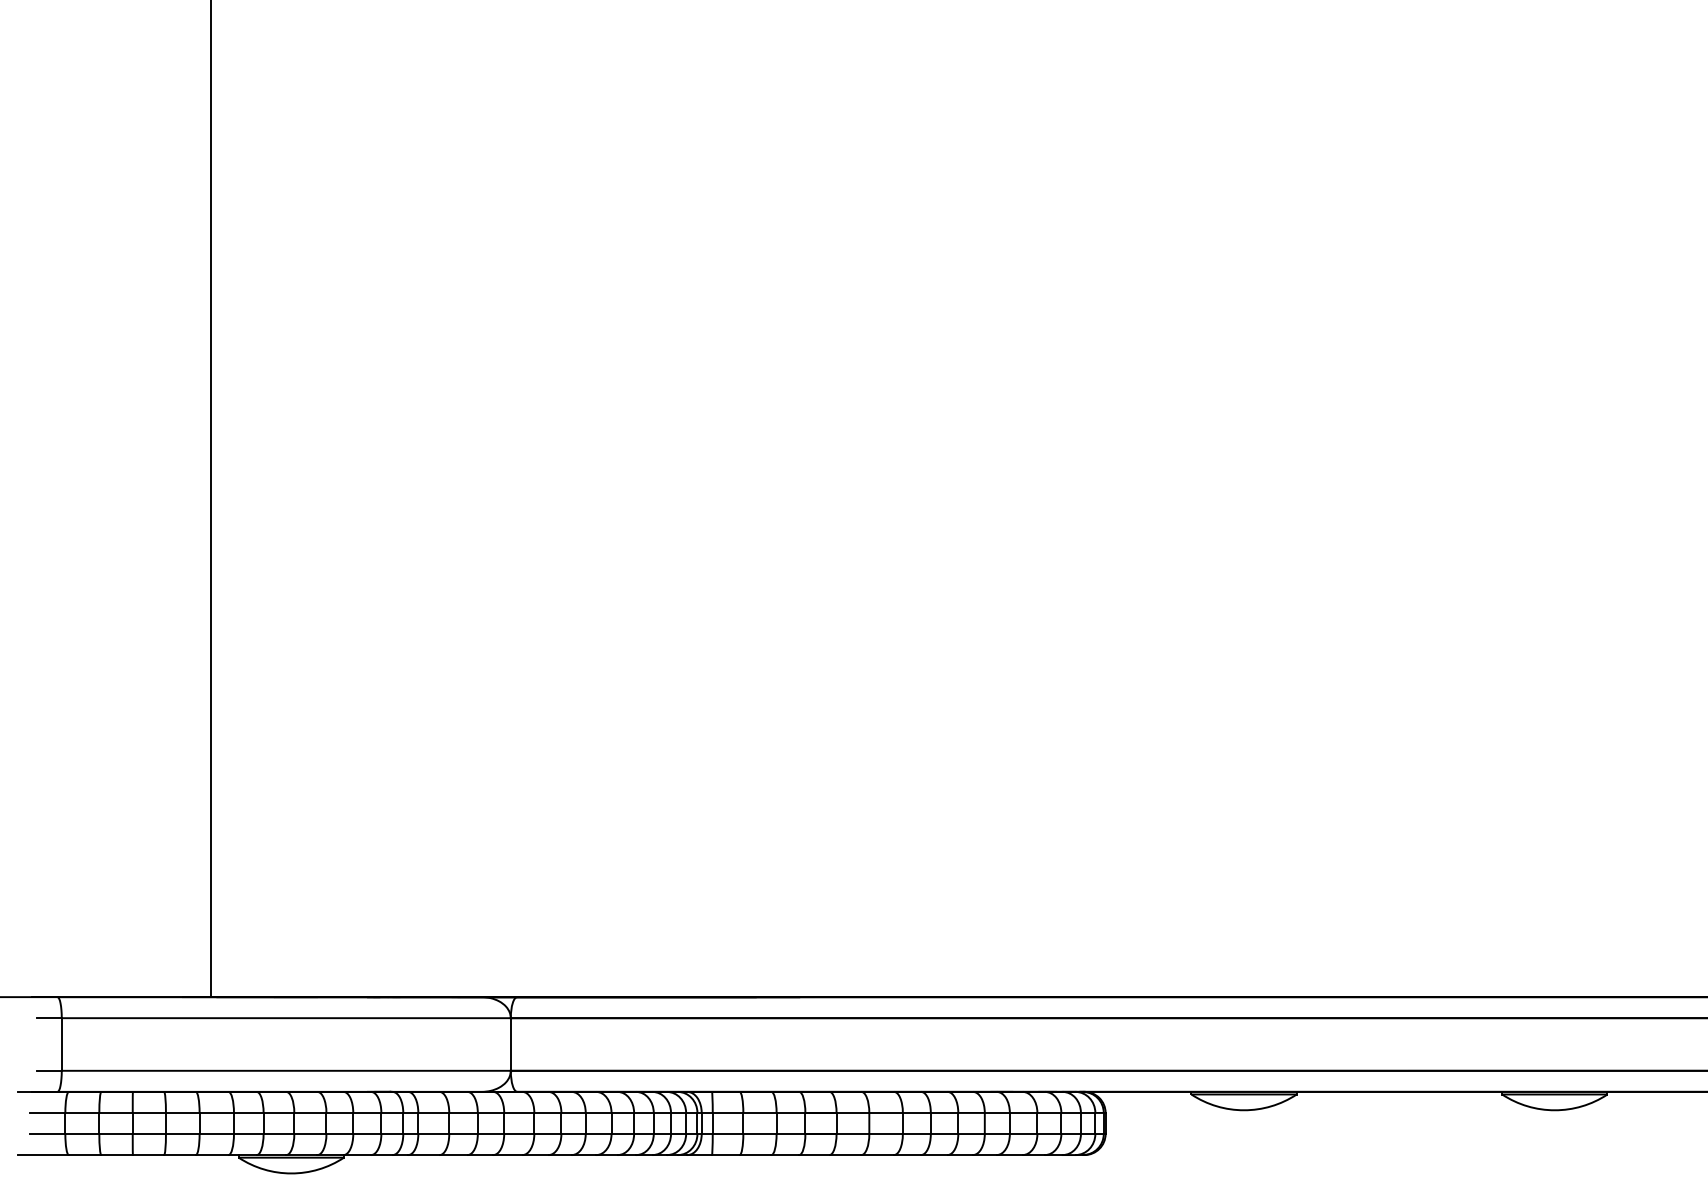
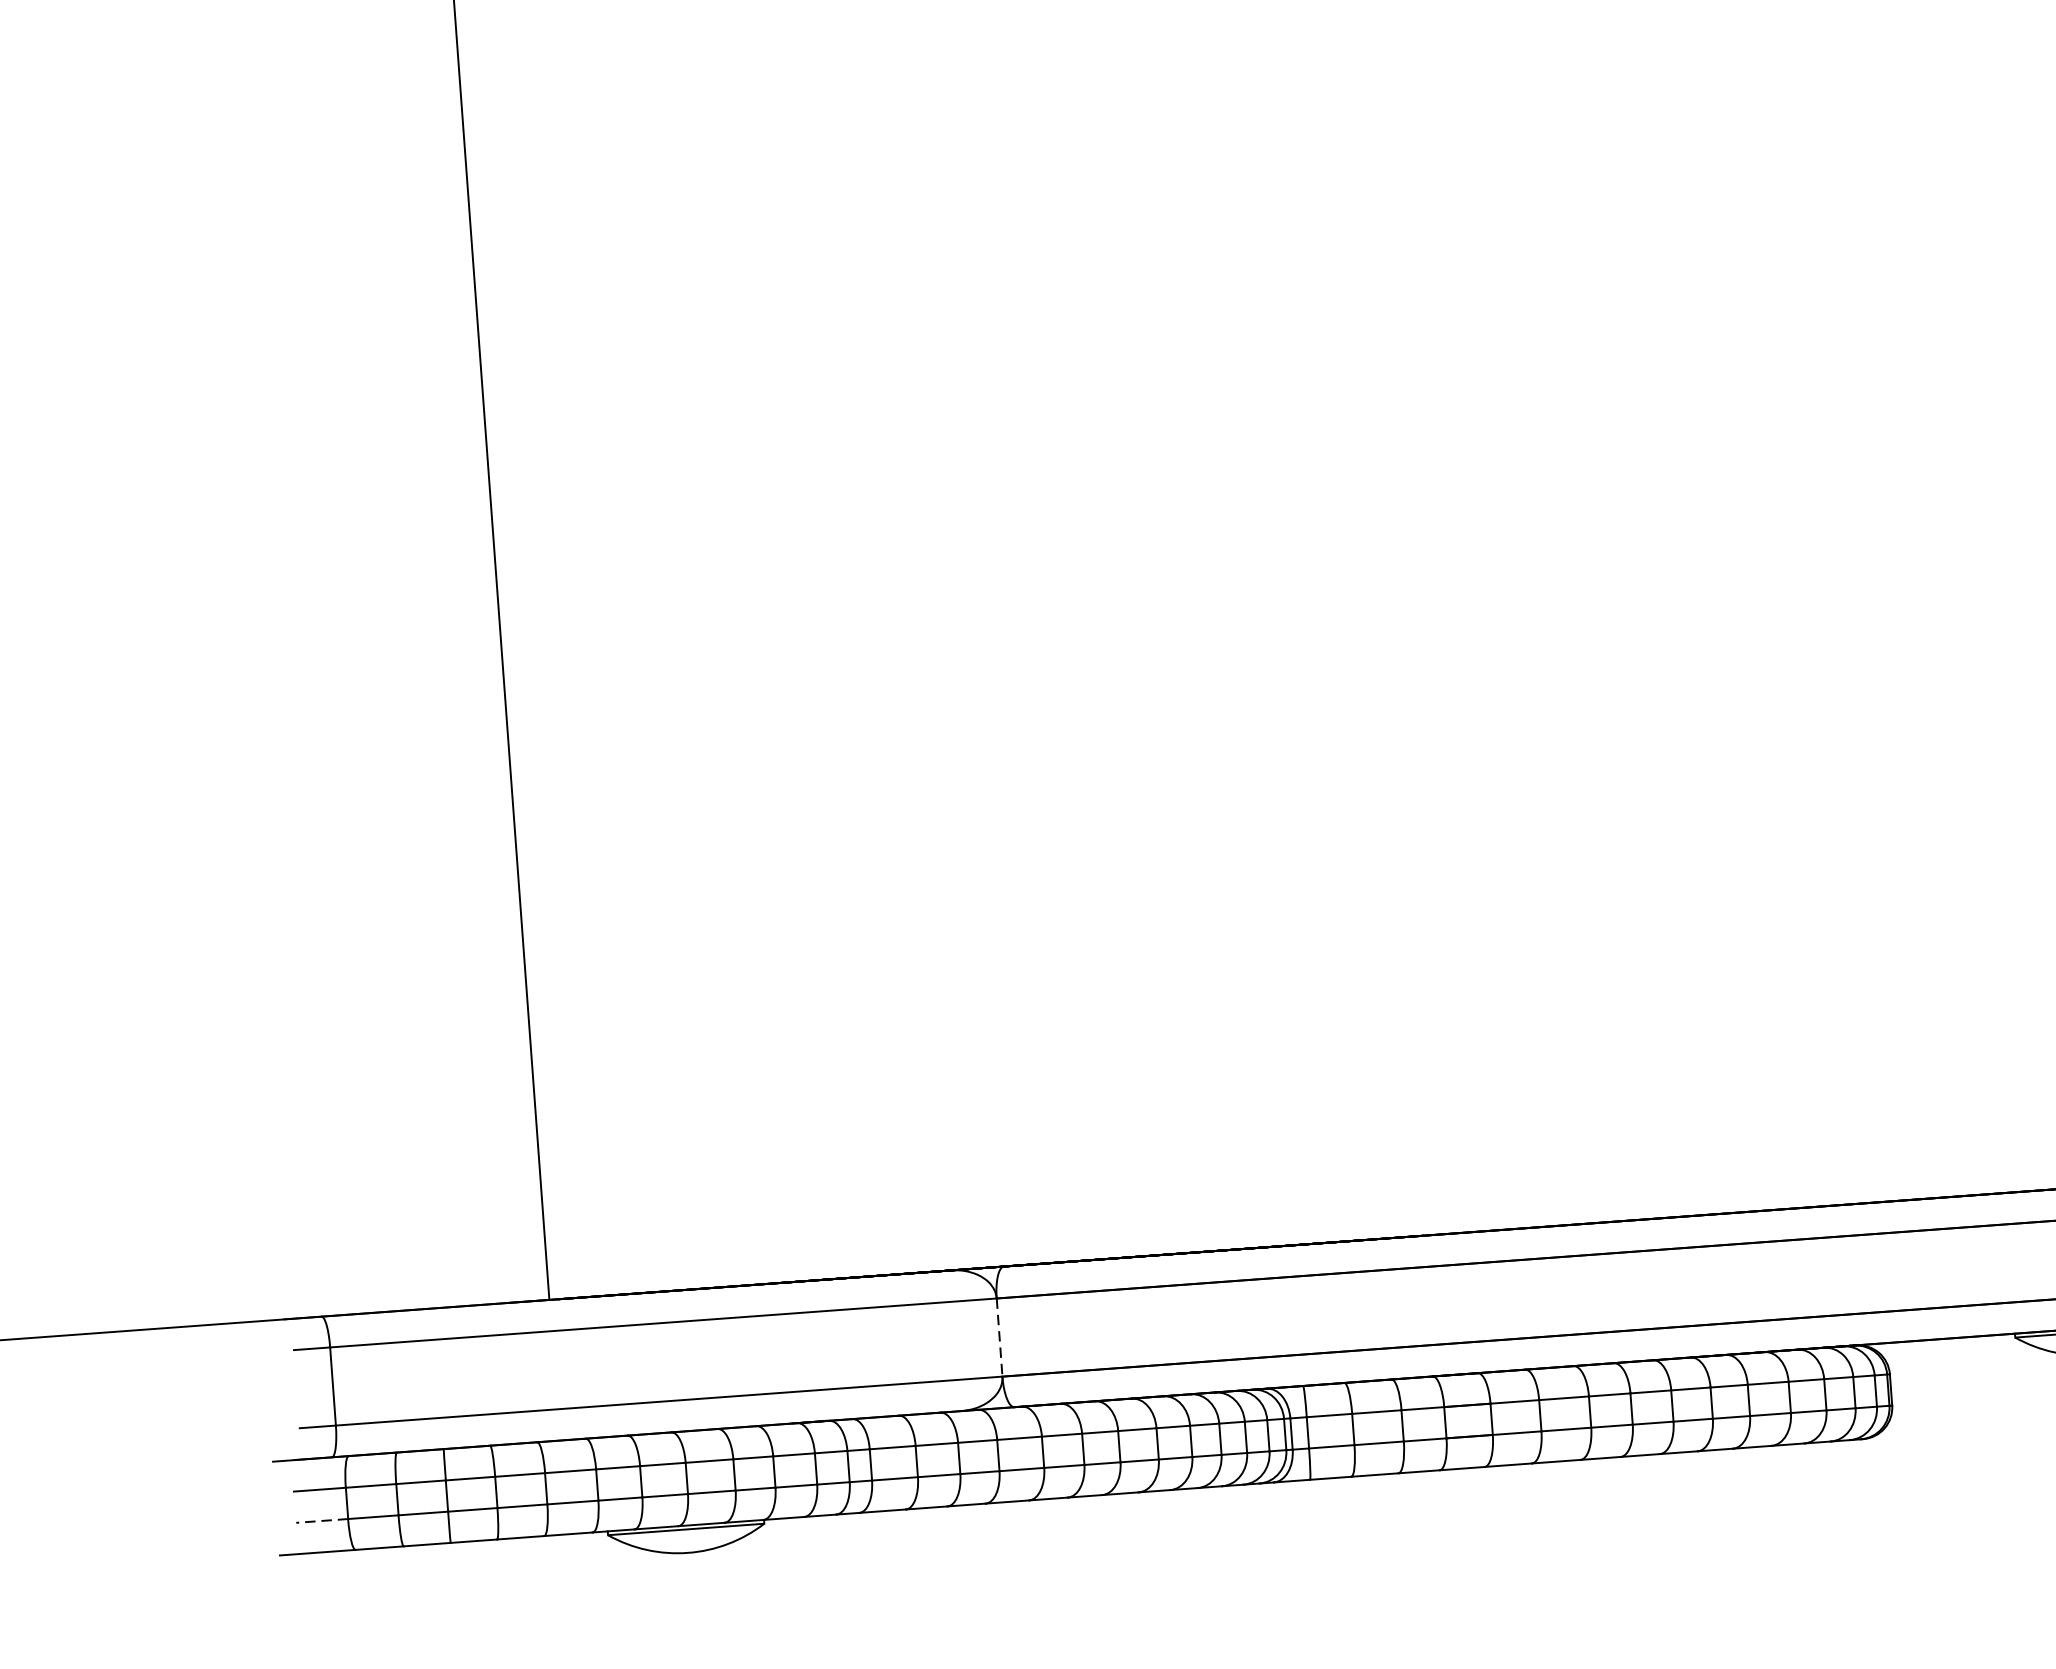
line: (510, 1044) -> (999, 1337), solid -> dashed
line: (47, 1134) -> (321, 1521), solid -> dashed

